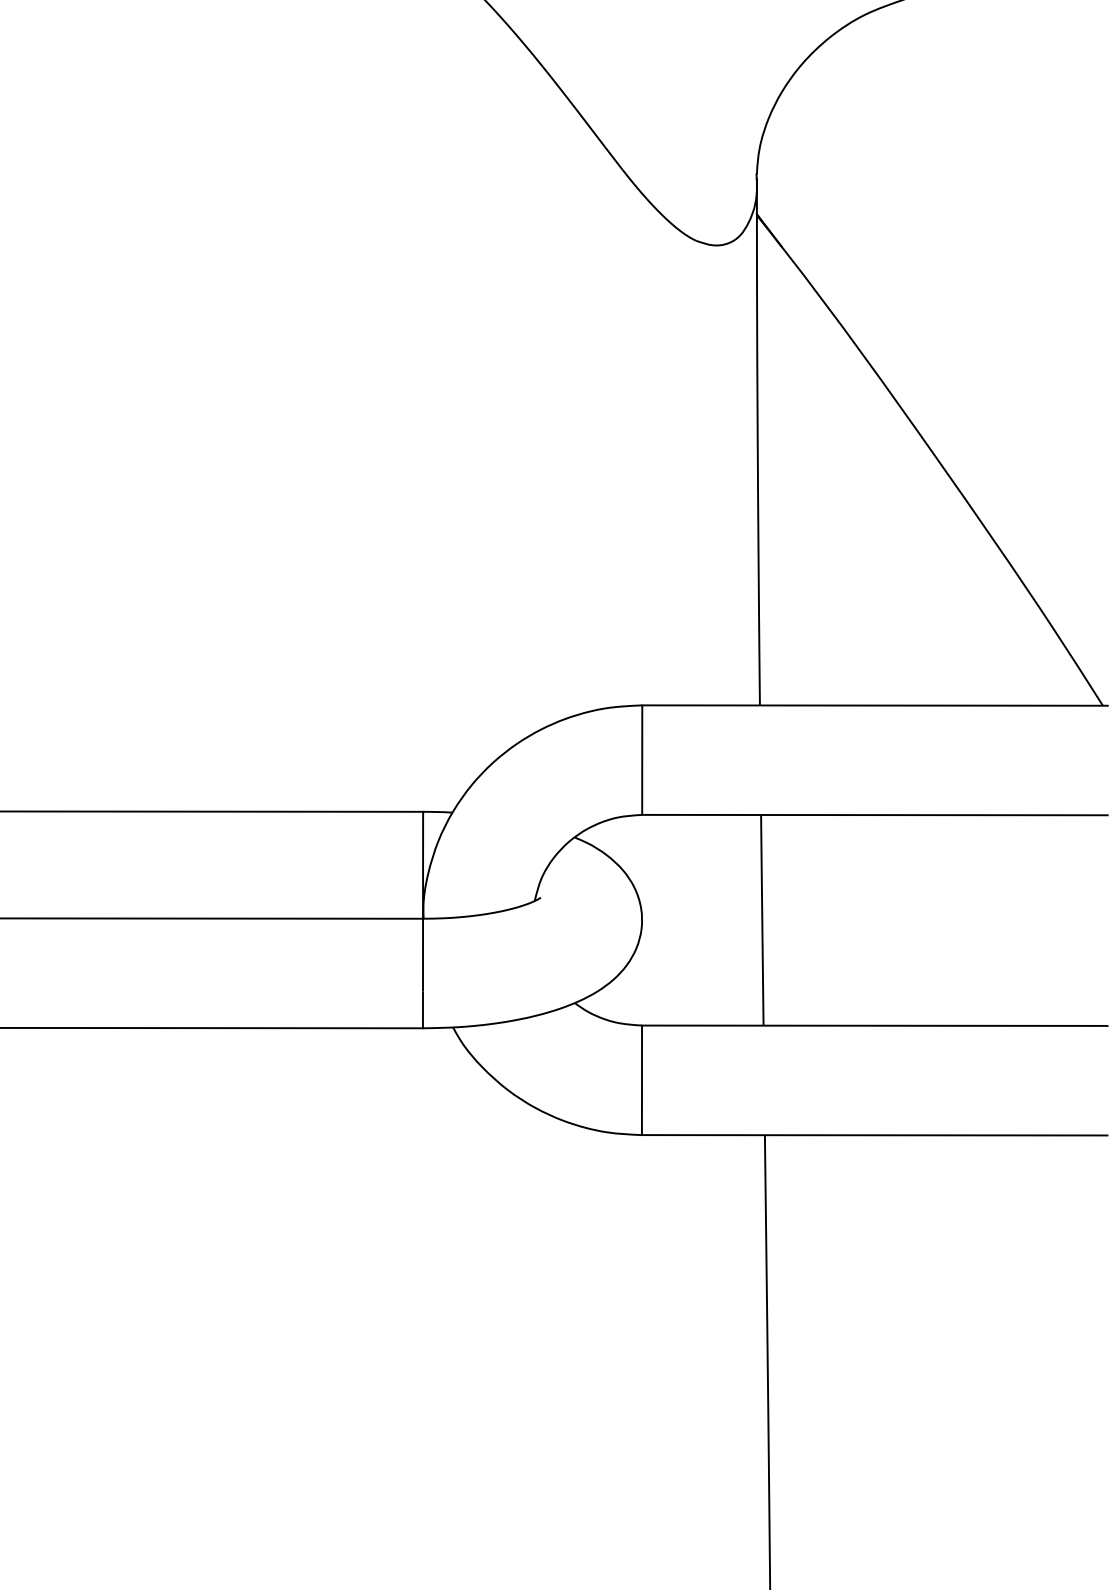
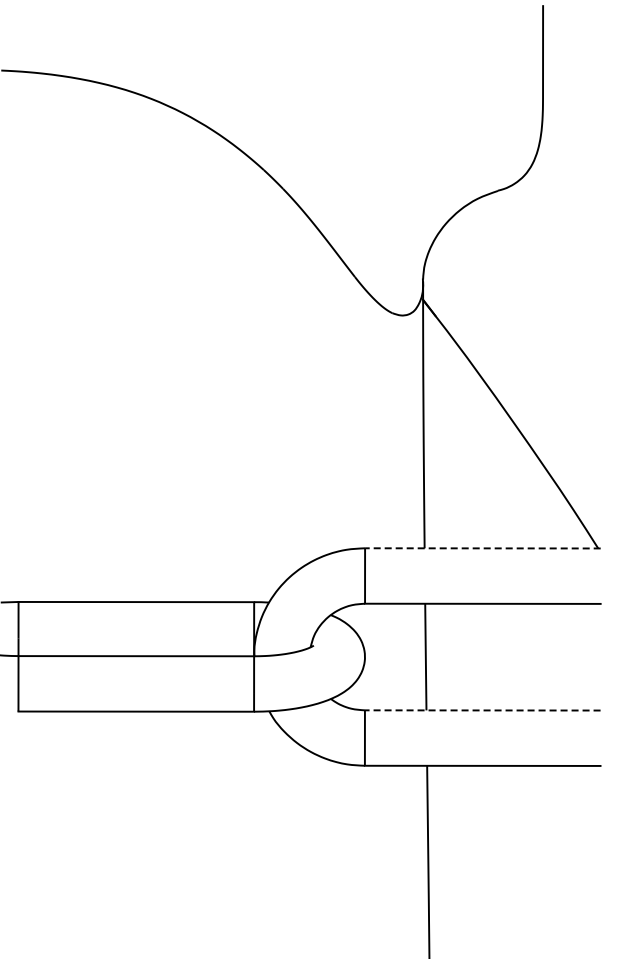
line: (874, 705) -> (482, 548), solid -> dashed
line: (874, 1025) -> (482, 710), solid -> dashed

